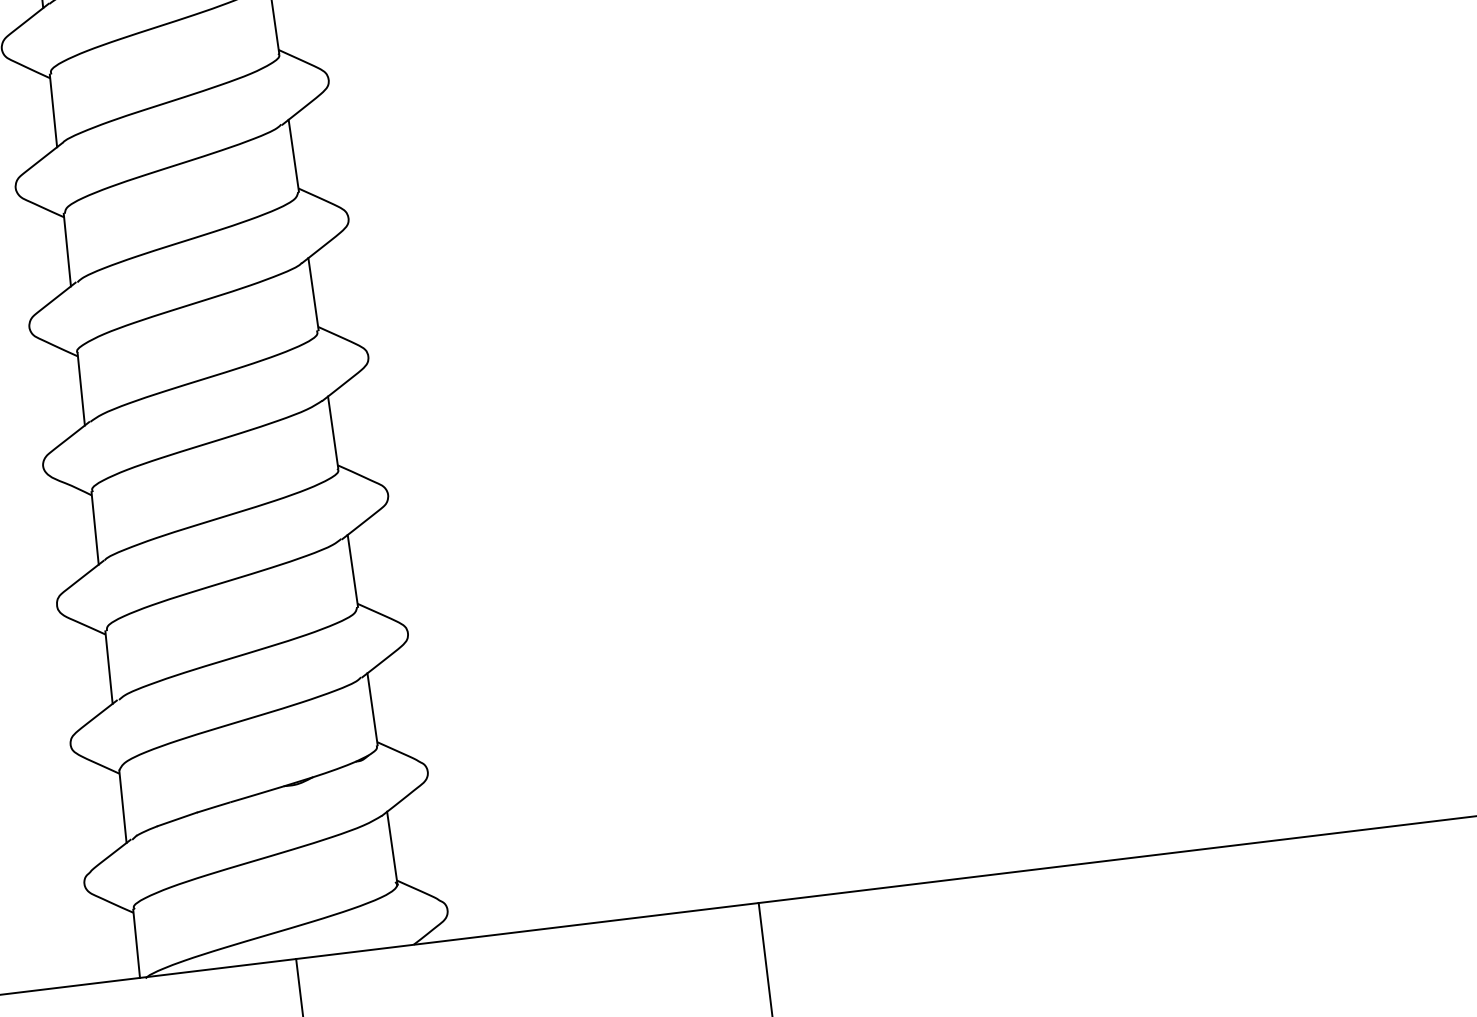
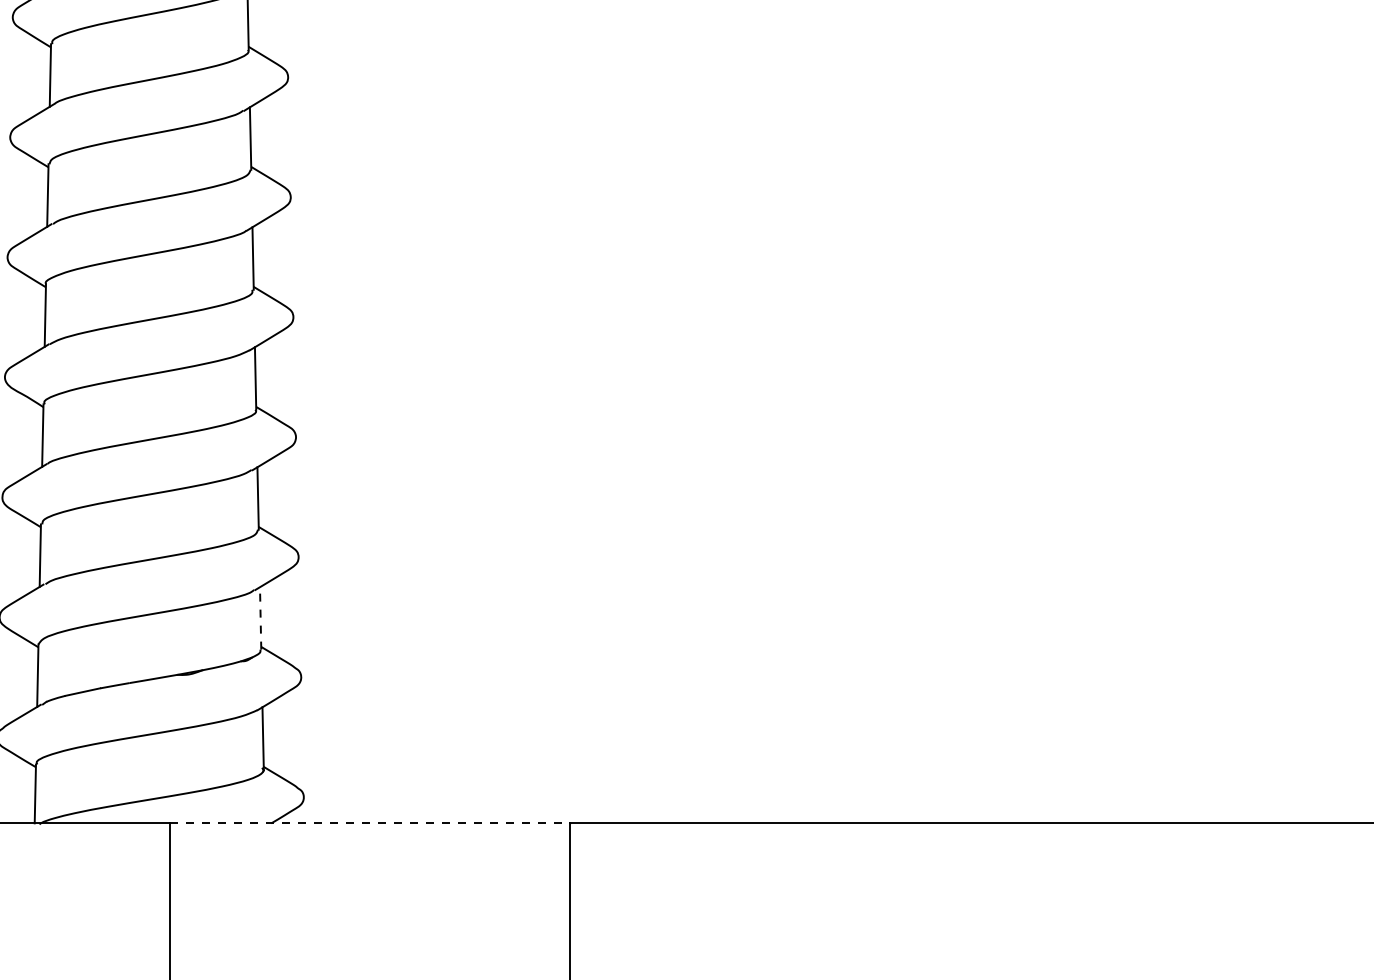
line: (372, 708) -> (260, 617), solid -> dashed
line: (528, 931) -> (370, 823), solid -> dashed

